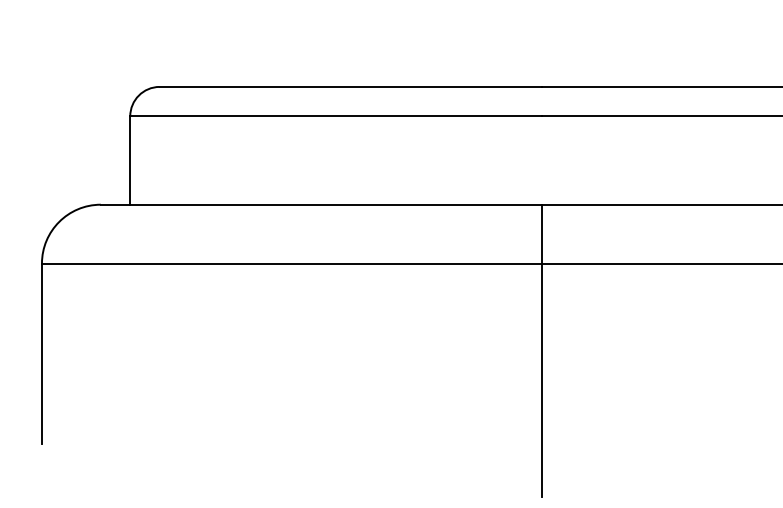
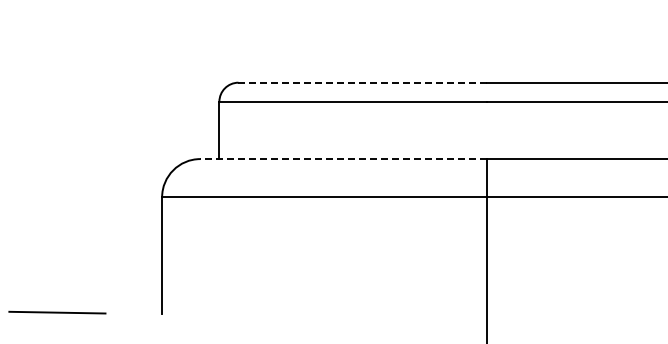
line: (350, 86) -> (362, 82), solid -> dashed
line: (320, 205) -> (342, 159), solid -> dashed

